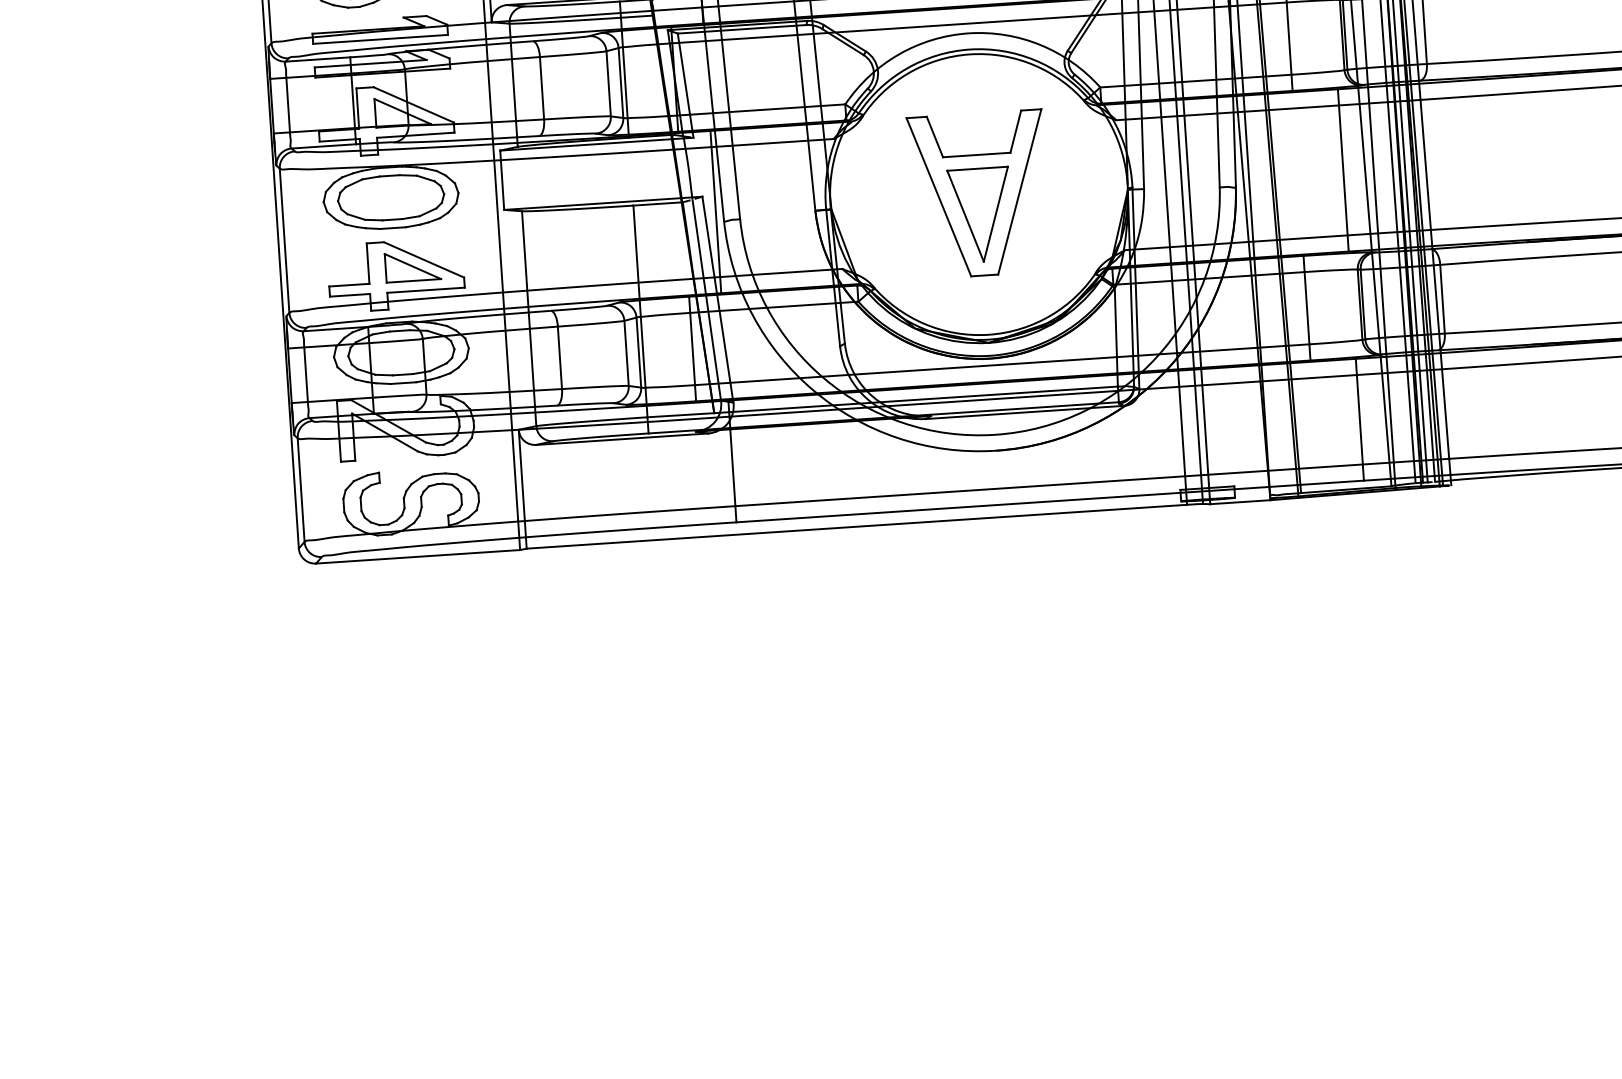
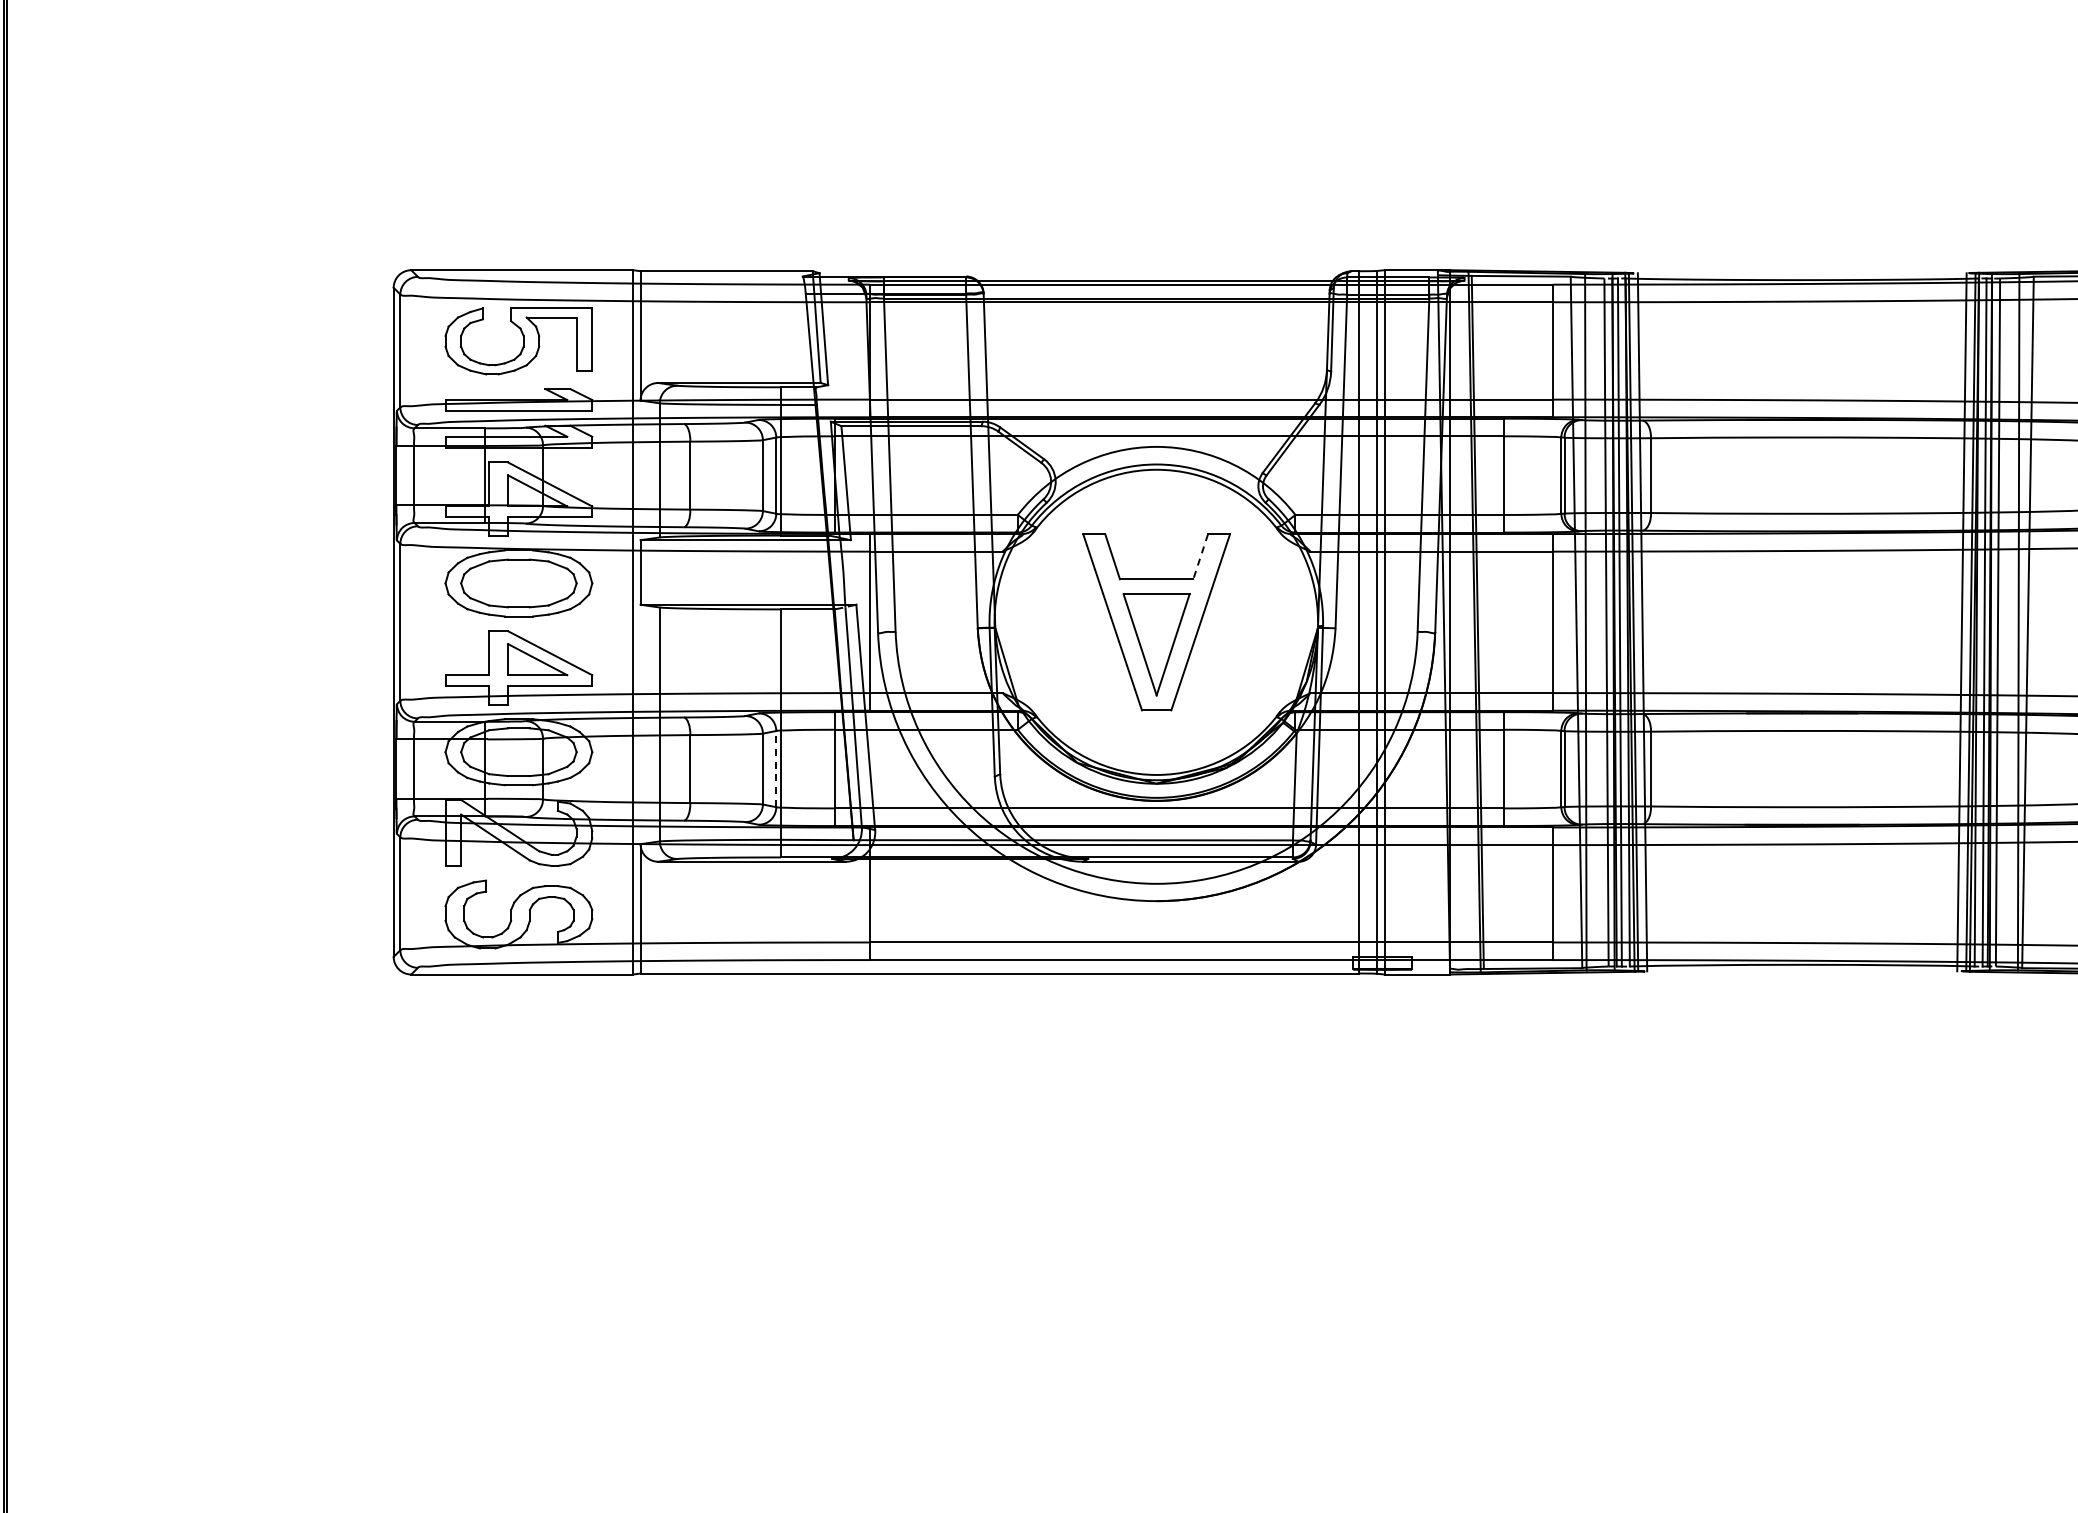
line: (1015, 131) -> (1200, 556), solid -> dashed
line: (639, 352) -> (776, 768), solid -> dashed

